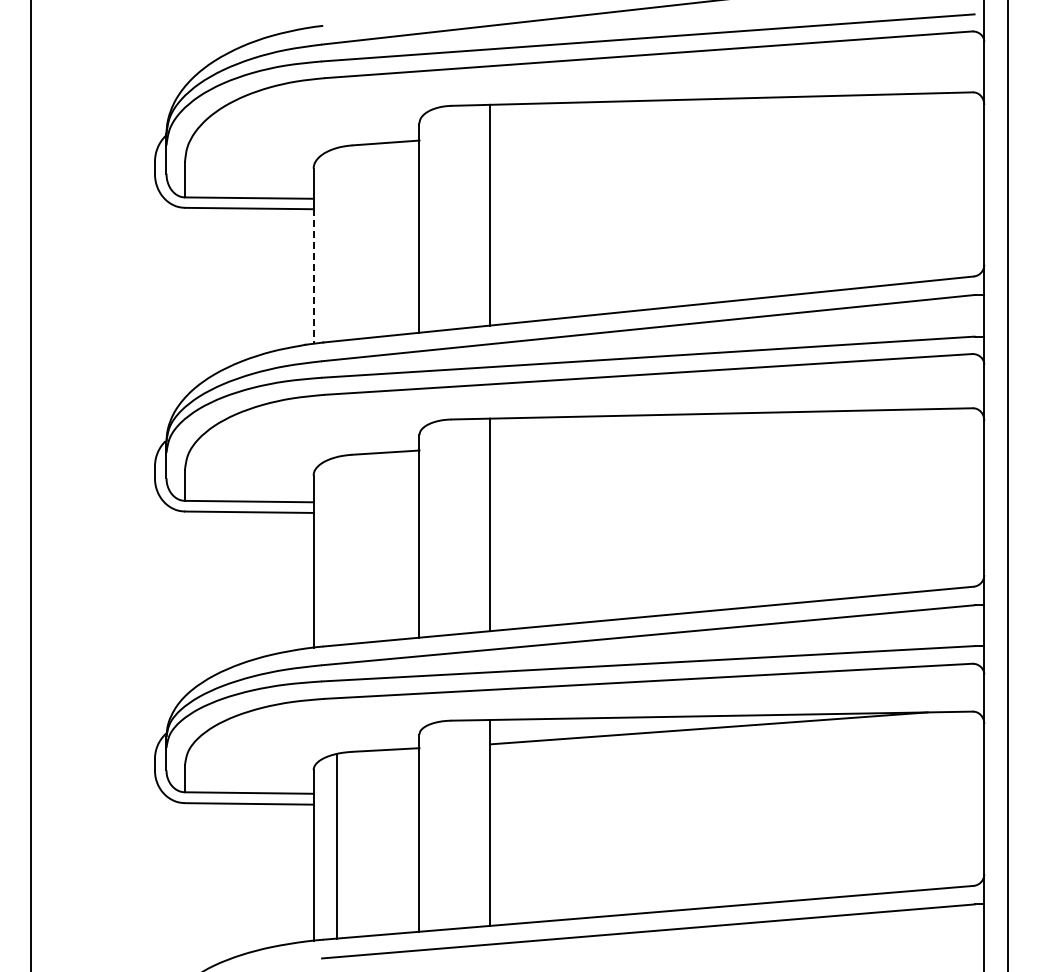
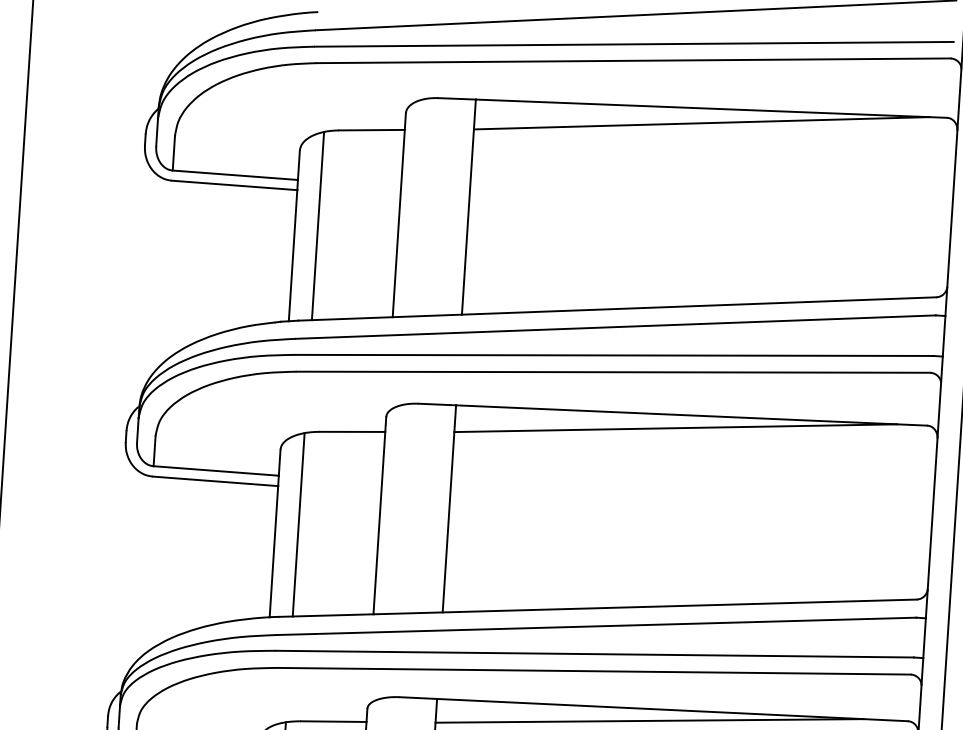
line: (722, 113) -> (701, 122), added
line: (337, 244) -> (318, 226), added
line: (313, 276) -> (292, 255), dashed -> solid
line: (716, 427) -> (676, 428), added
line: (337, 551) -> (299, 525), added

